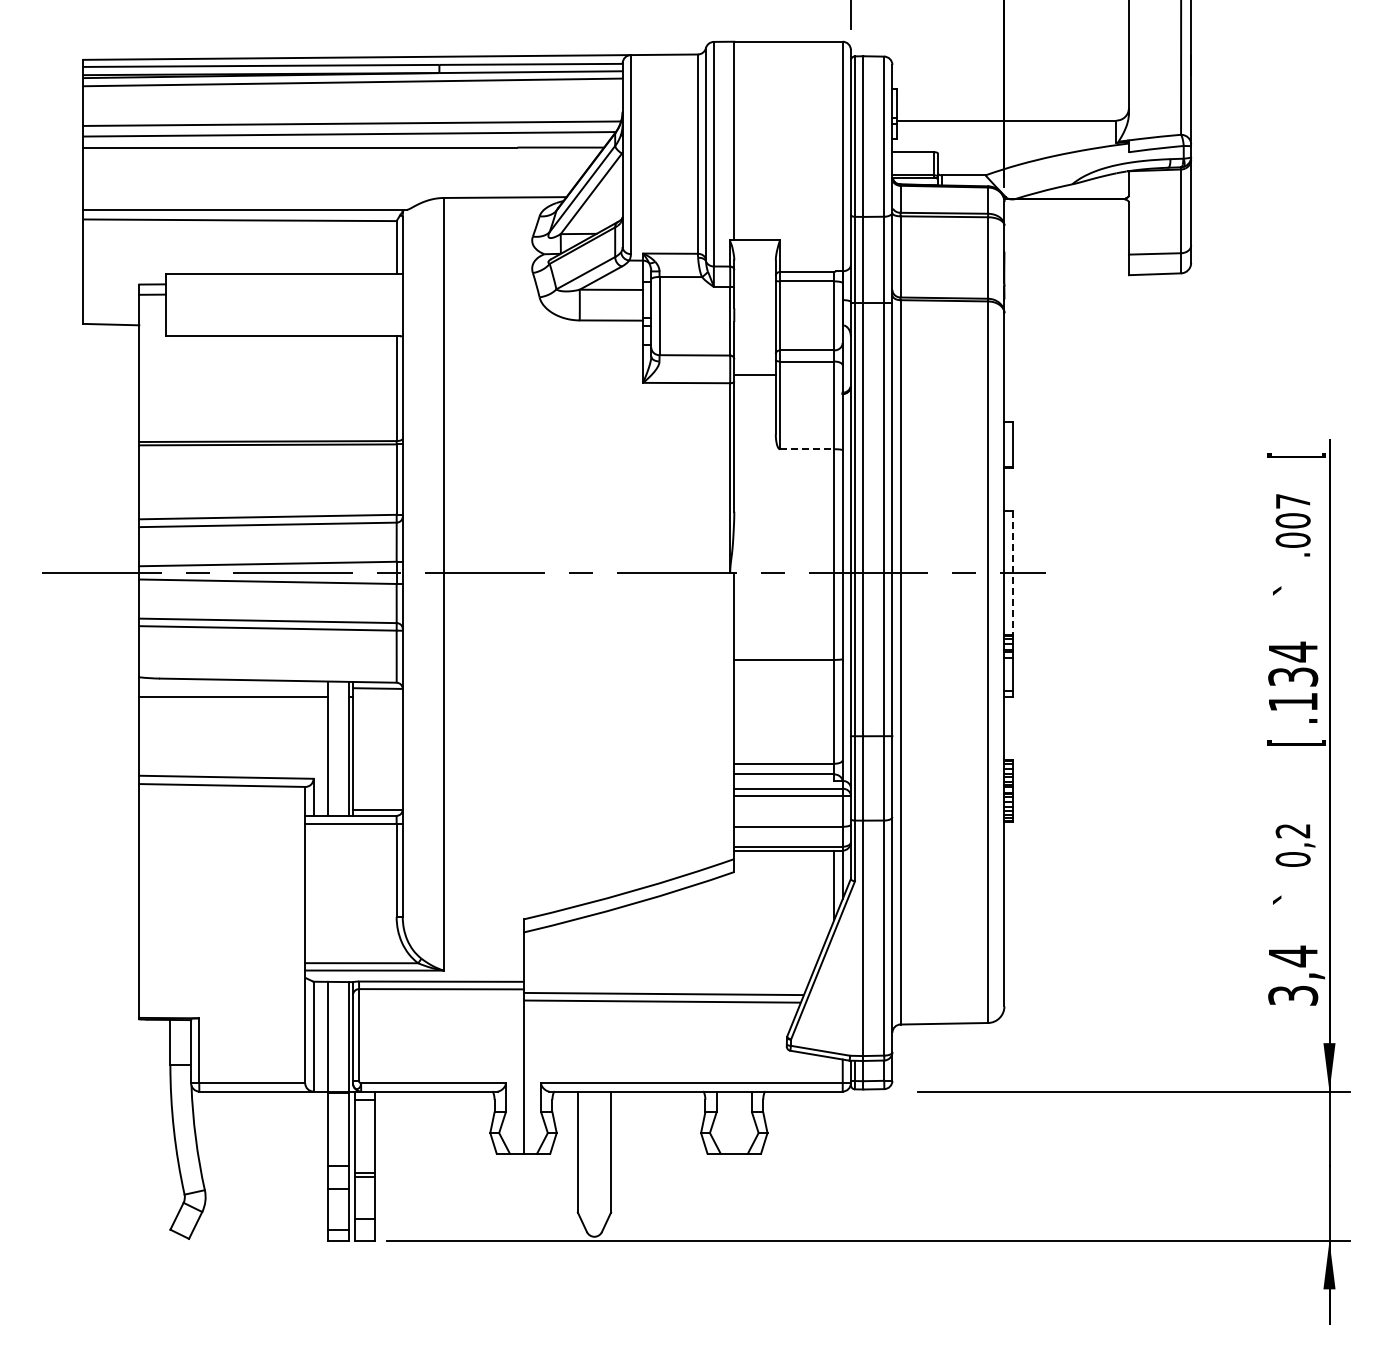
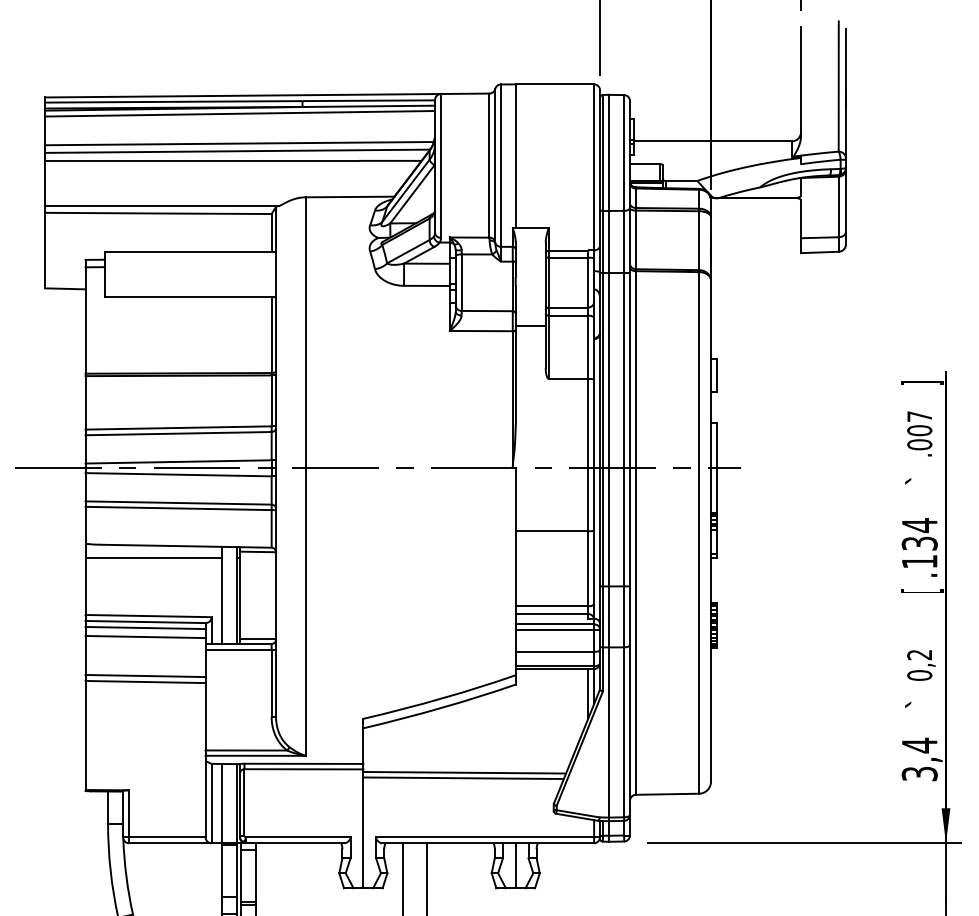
line: (807, 449) -> (568, 379), dashed -> solid
text: (1296, 455) -> (922, 383), [ -> ]
line: (1012, 573) -> (716, 468), dashed -> solid
line: (222, 793) -> (145, 627), added
line: (222, 805) -> (145, 636), added
line: (222, 859) -> (145, 675), added
line: (222, 868) -> (145, 682), added
line: (734, 1122) -> (515, 865), added

